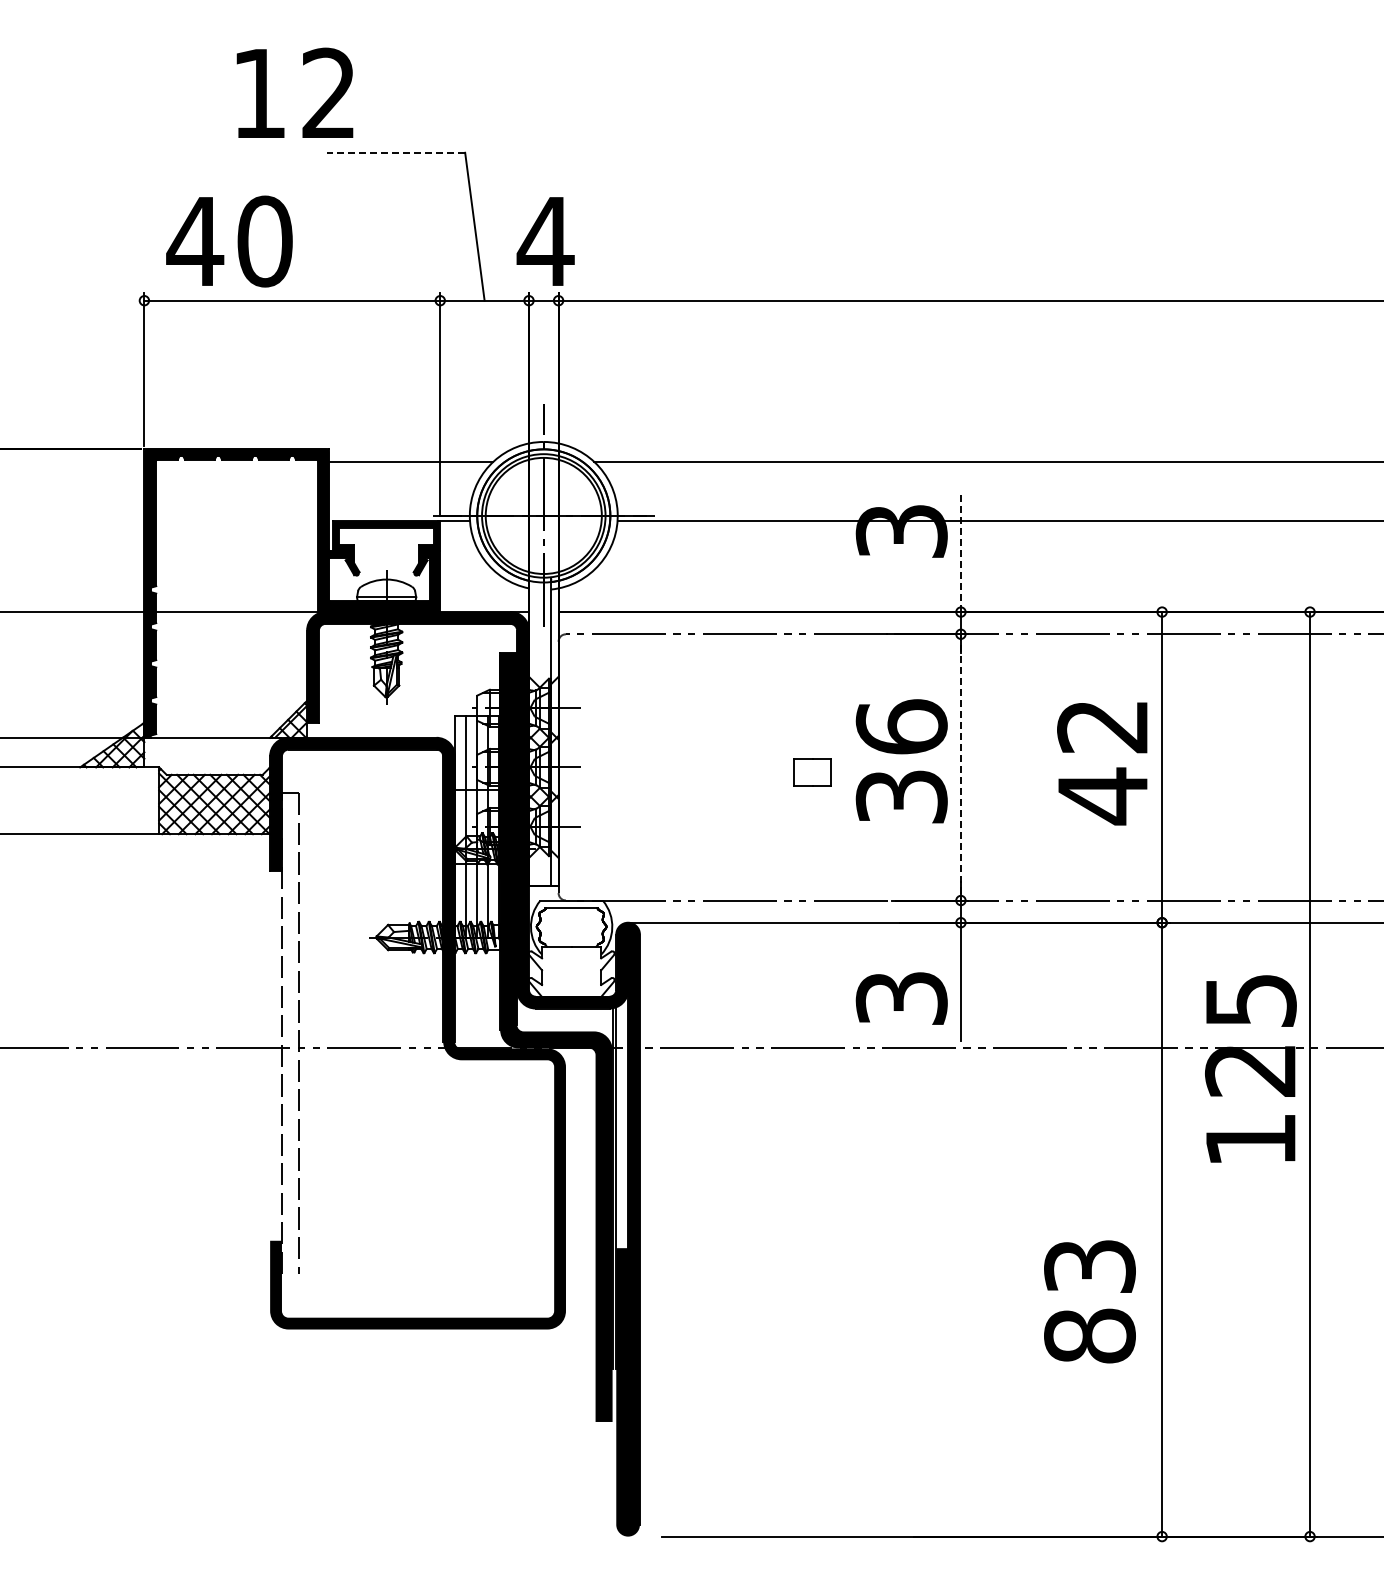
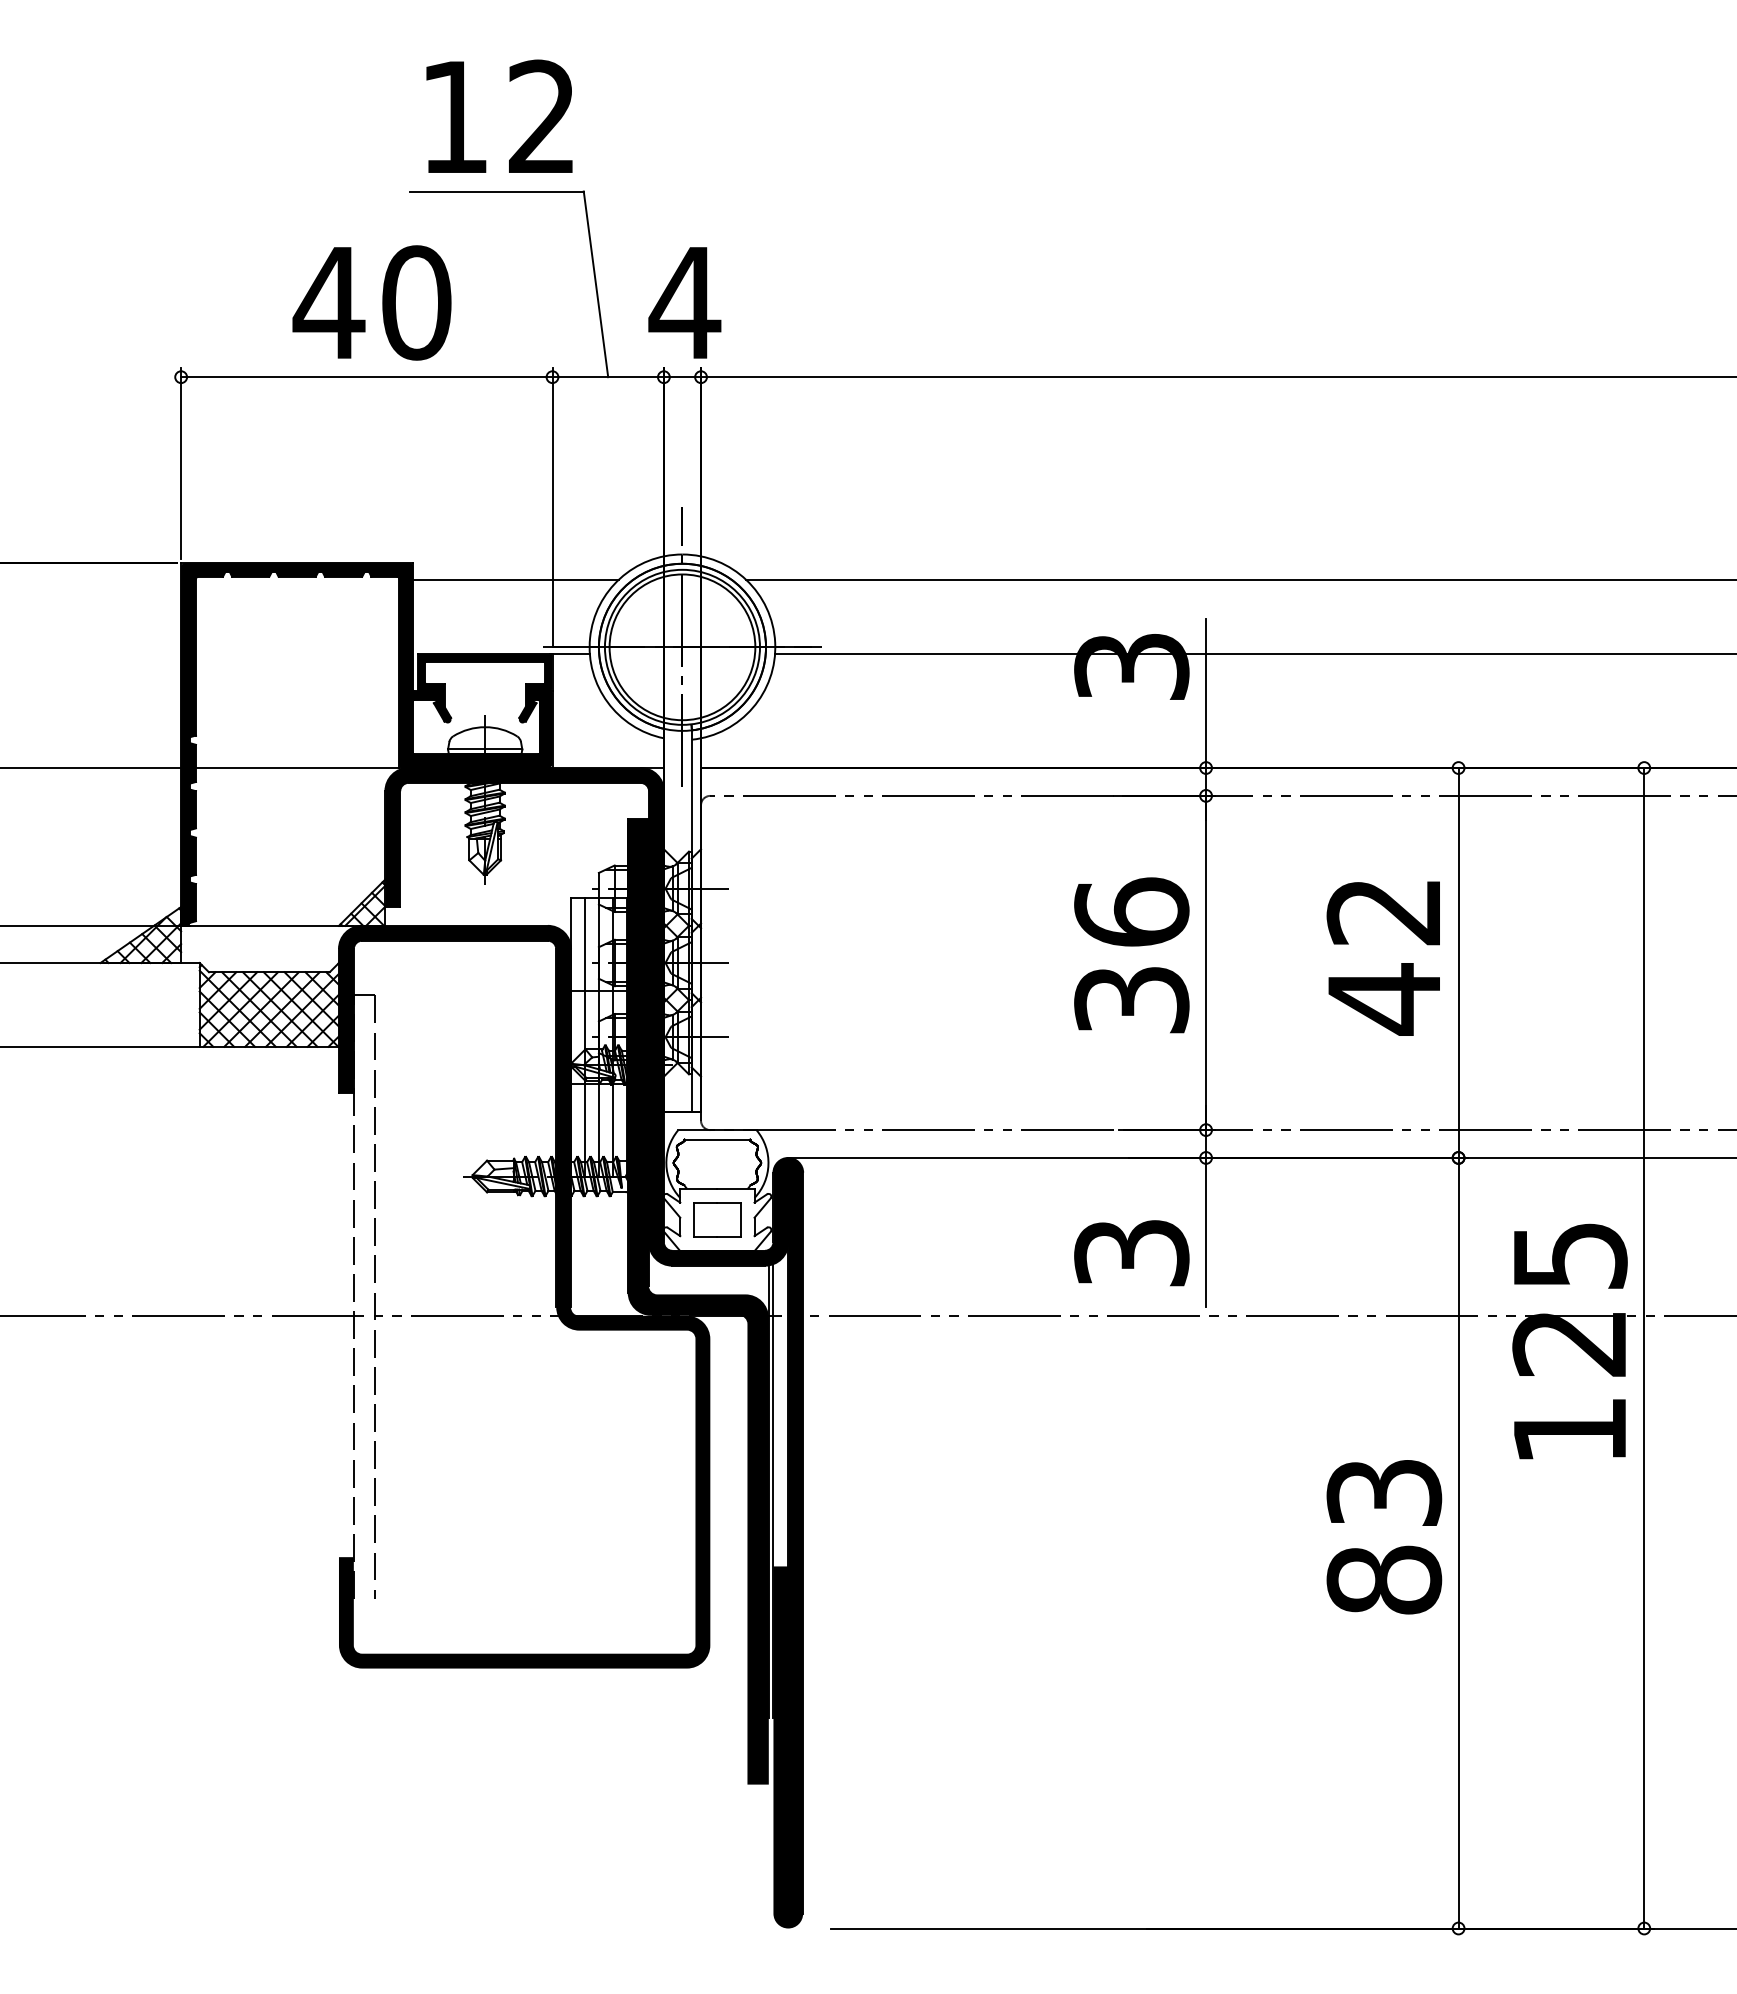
text: (294, 92) -> (498, 115), moved
line: (395, 152) -> (496, 191), dashed -> solid
text: (229, 241) -> (372, 302), moved
line: (960, 552) -> (1205, 693), dashed -> solid
line: (960, 767) -> (1205, 963), dashed -> solid
part: (812, 772) -> (717, 1220), moved
text: (1089, 1301) -> (1383, 1536), moved

